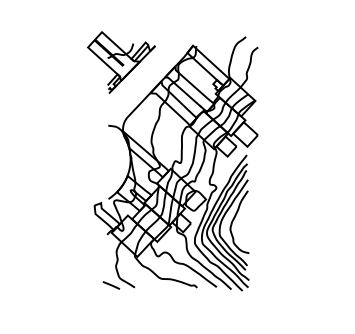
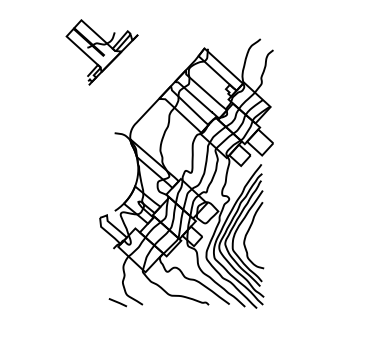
part: (121, 62) -> (102, 52), moved

